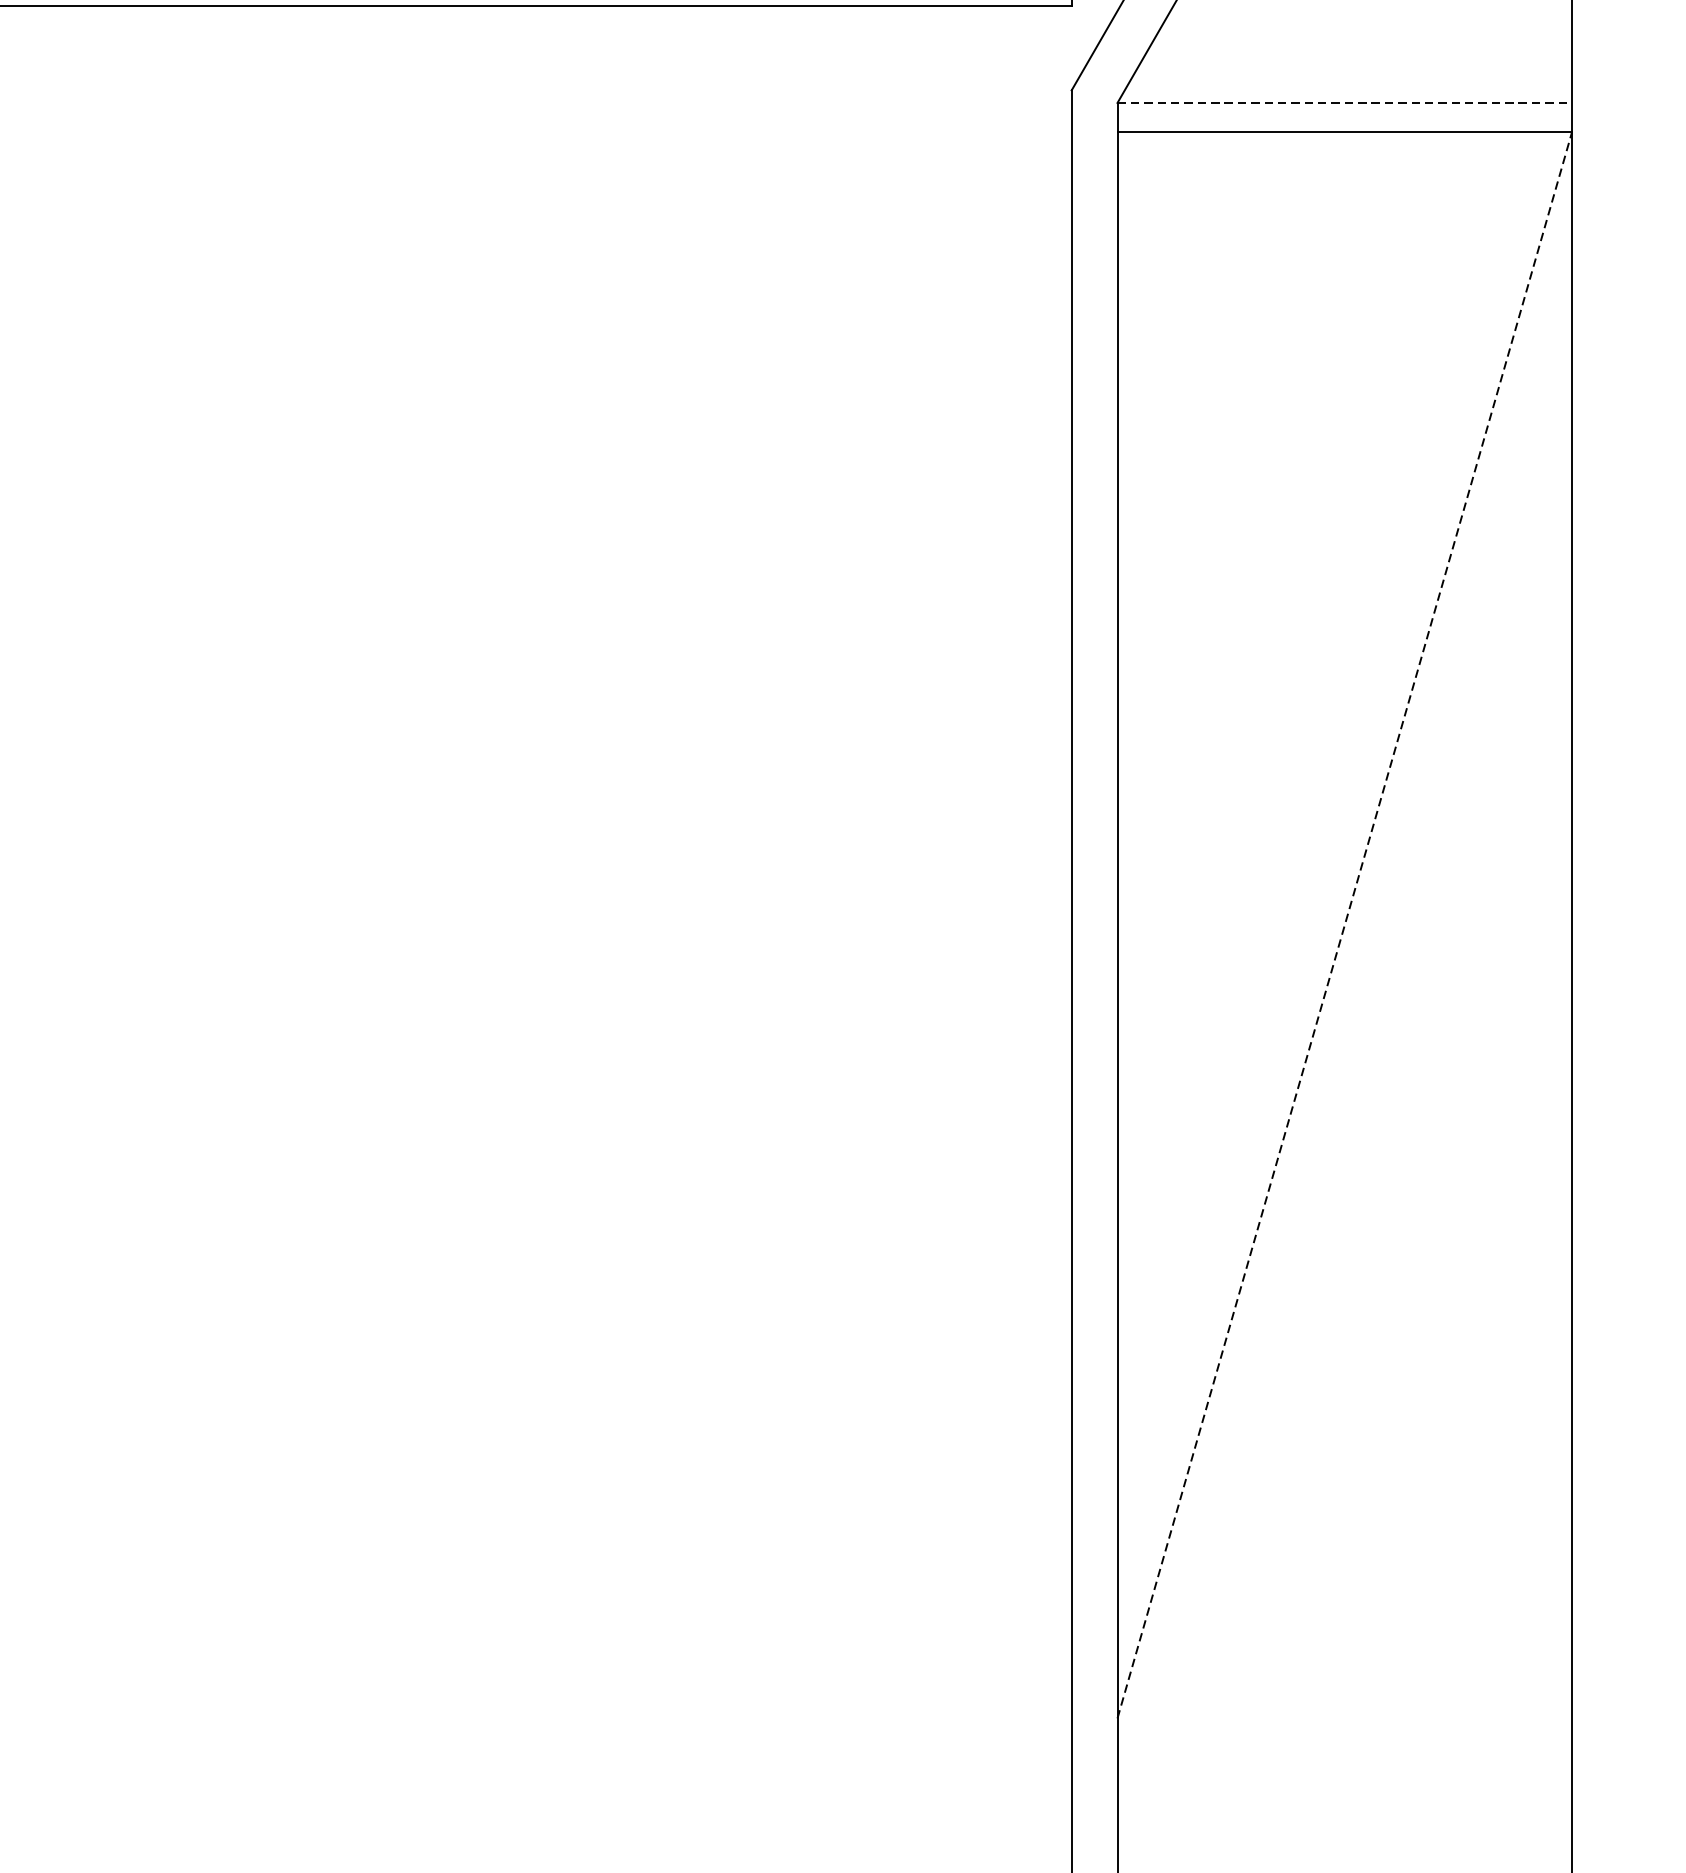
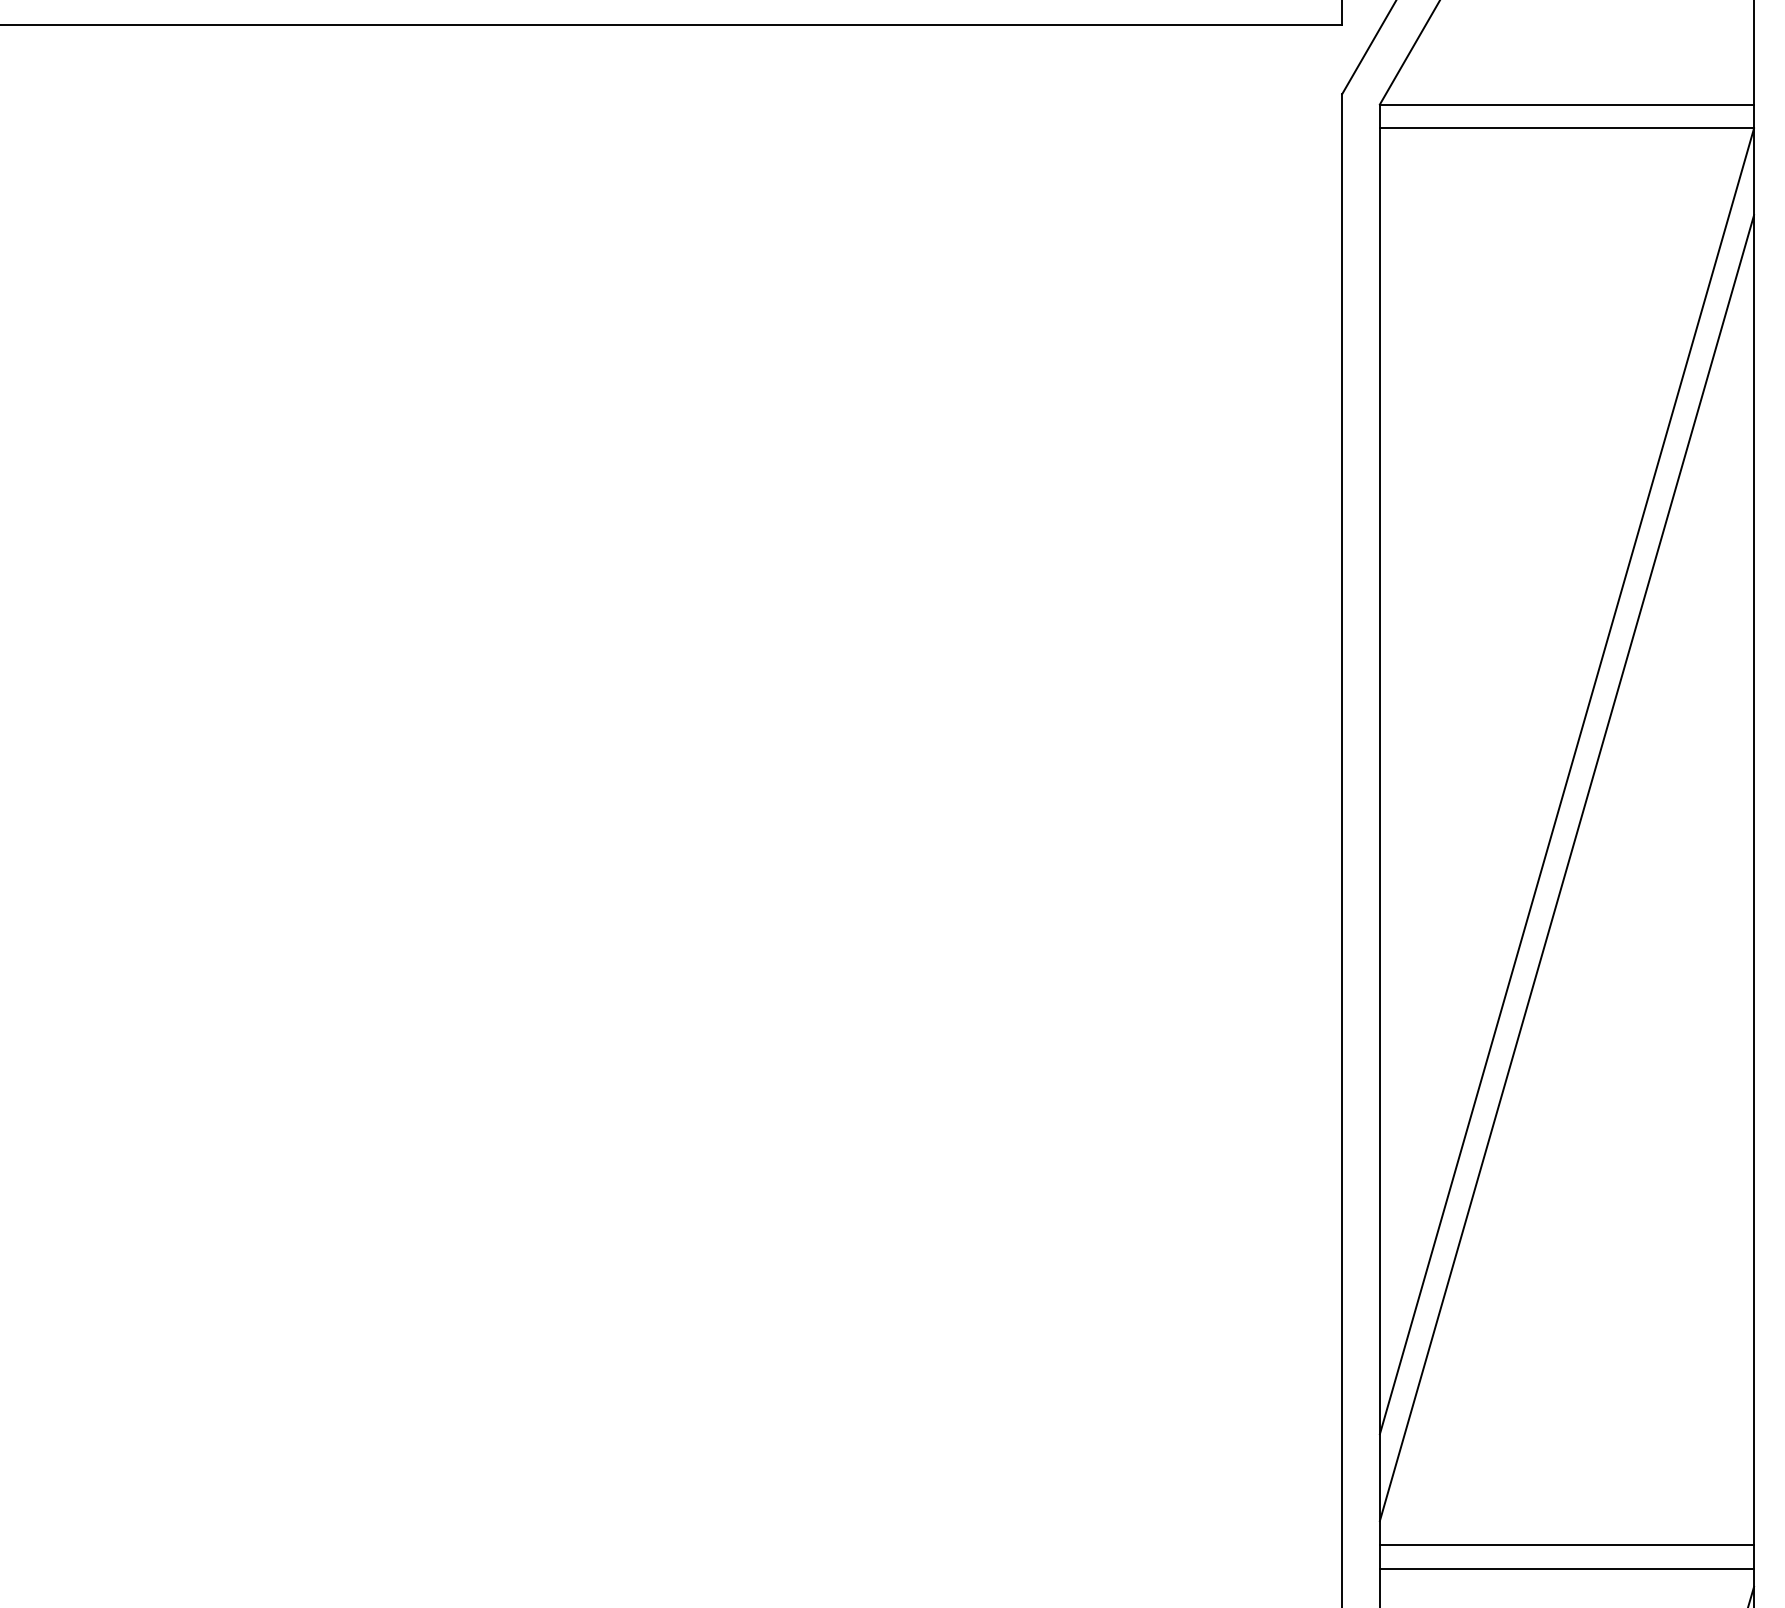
line: (1345, 102) -> (1567, 104), dashed -> solid
line: (1345, 924) -> (1567, 780), dashed -> solid
line: (1344, 1029) -> (1566, 867), added
line: (1344, 1852) -> (1566, 1544), added

